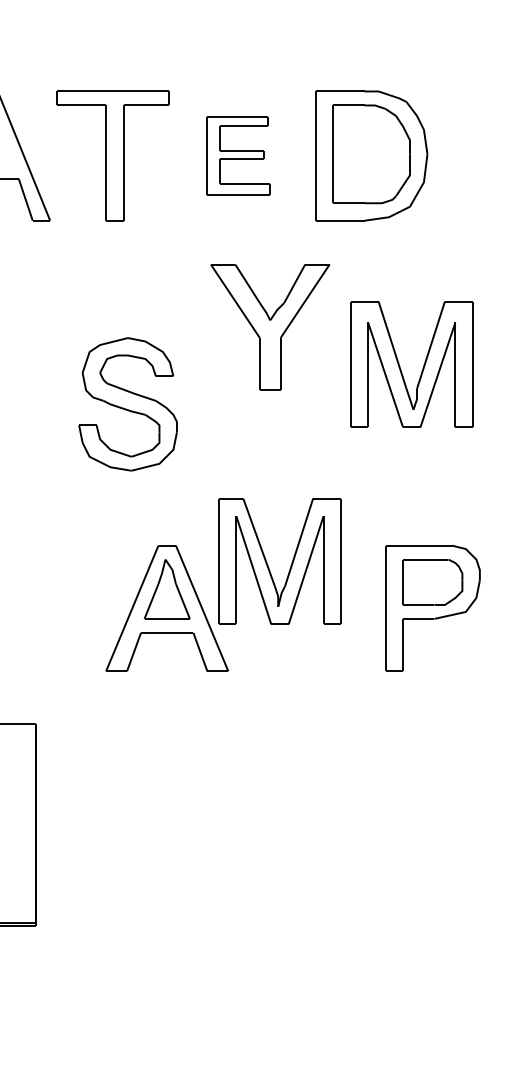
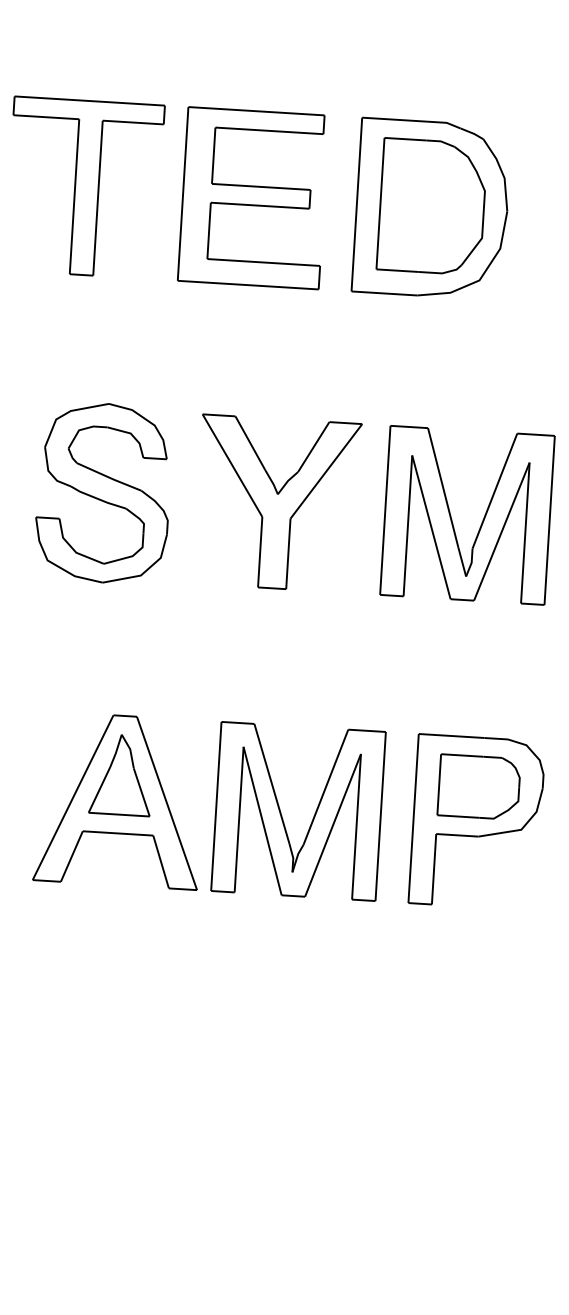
part: (238, 155) -> (253, 197), size x1.67
part: (270, 327) -> (277, 503), moved
part: (400, 366) -> (452, 517), moved
part: (127, 404) -> (102, 493), moved
part: (269, 567) -> (283, 818), moved

